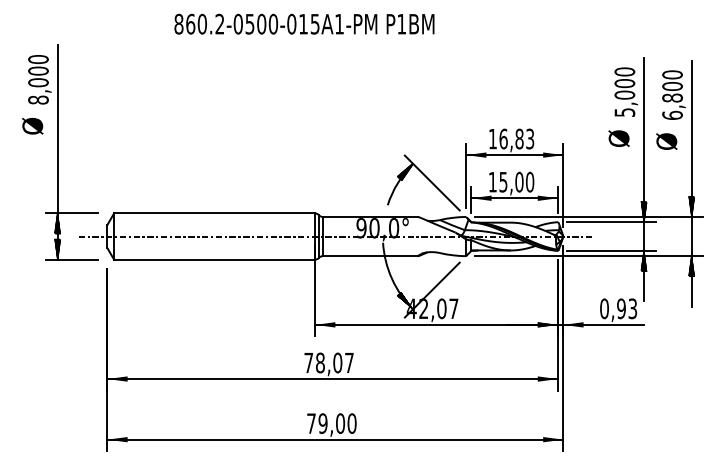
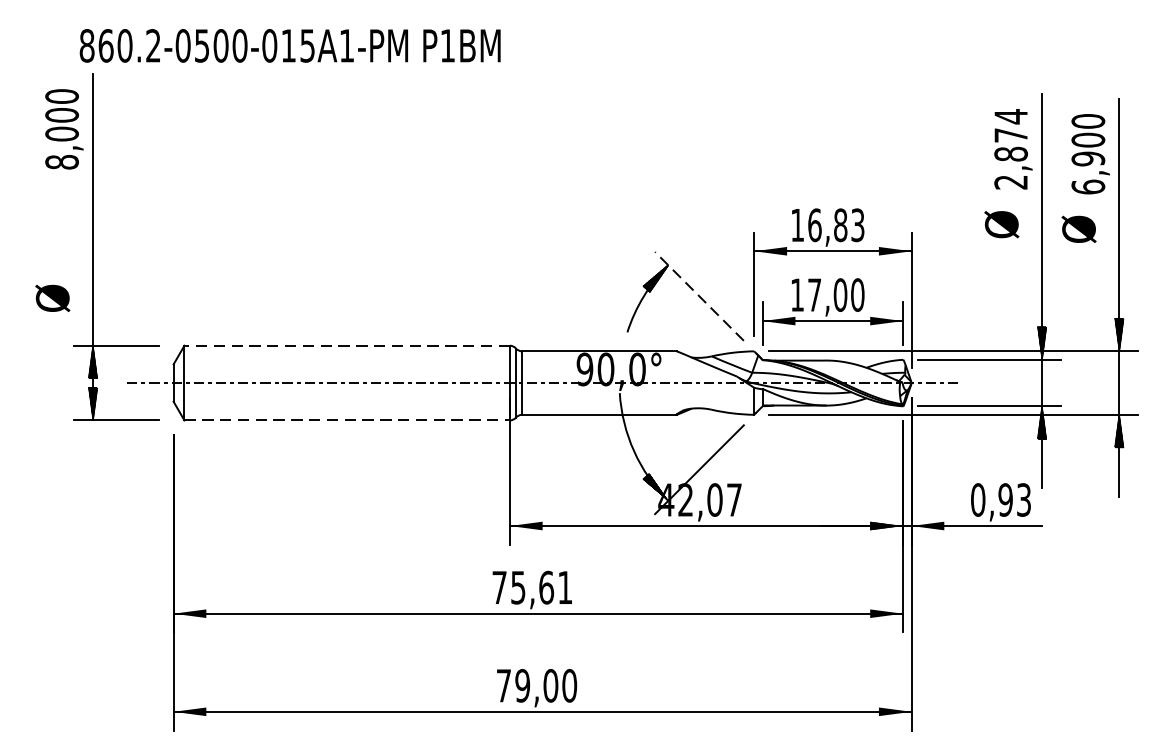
text: (304, 23) -> (290, 44), moved
text: (624, 91) -> (1010, 148), 5,000 -> 2,874
text: (672, 97) -> (1088, 158), 6,800 -> 6,900
text: (32, 125) -> (52, 297), moved
text: (503, 182) -> (814, 295), 15,00 -> 17,00
line: (432, 183) -> (699, 297), solid -> dashed
line: (214, 213) -> (346, 345), solid -> dashed
line: (214, 259) -> (346, 420), solid -> dashed
text: (334, 362) -> (541, 586), 78,07 -> 75,61

